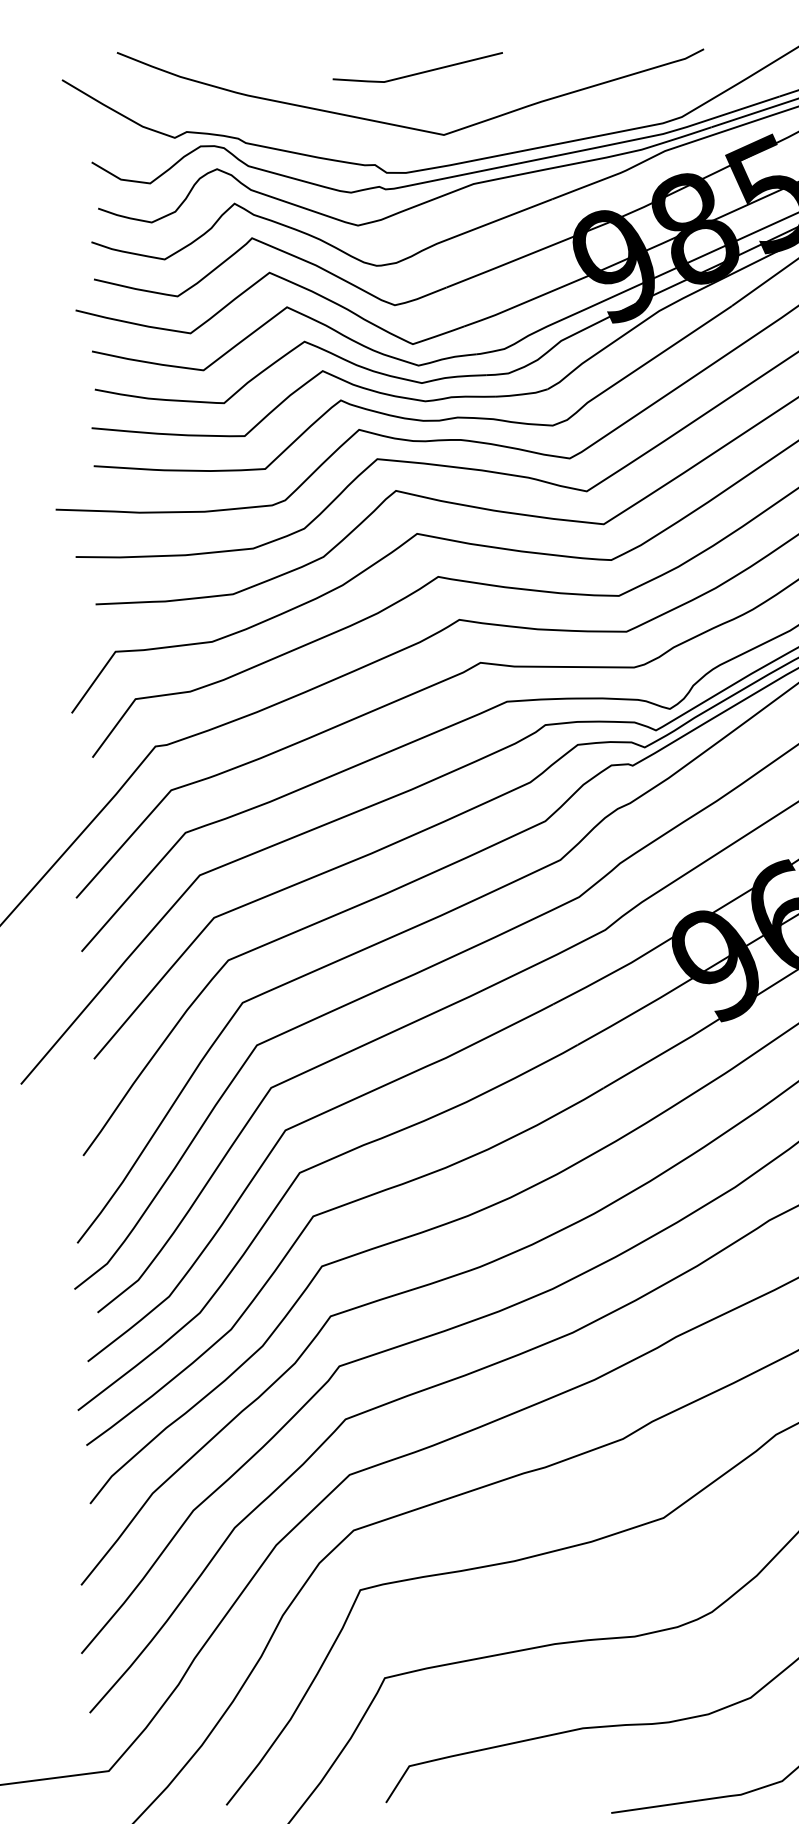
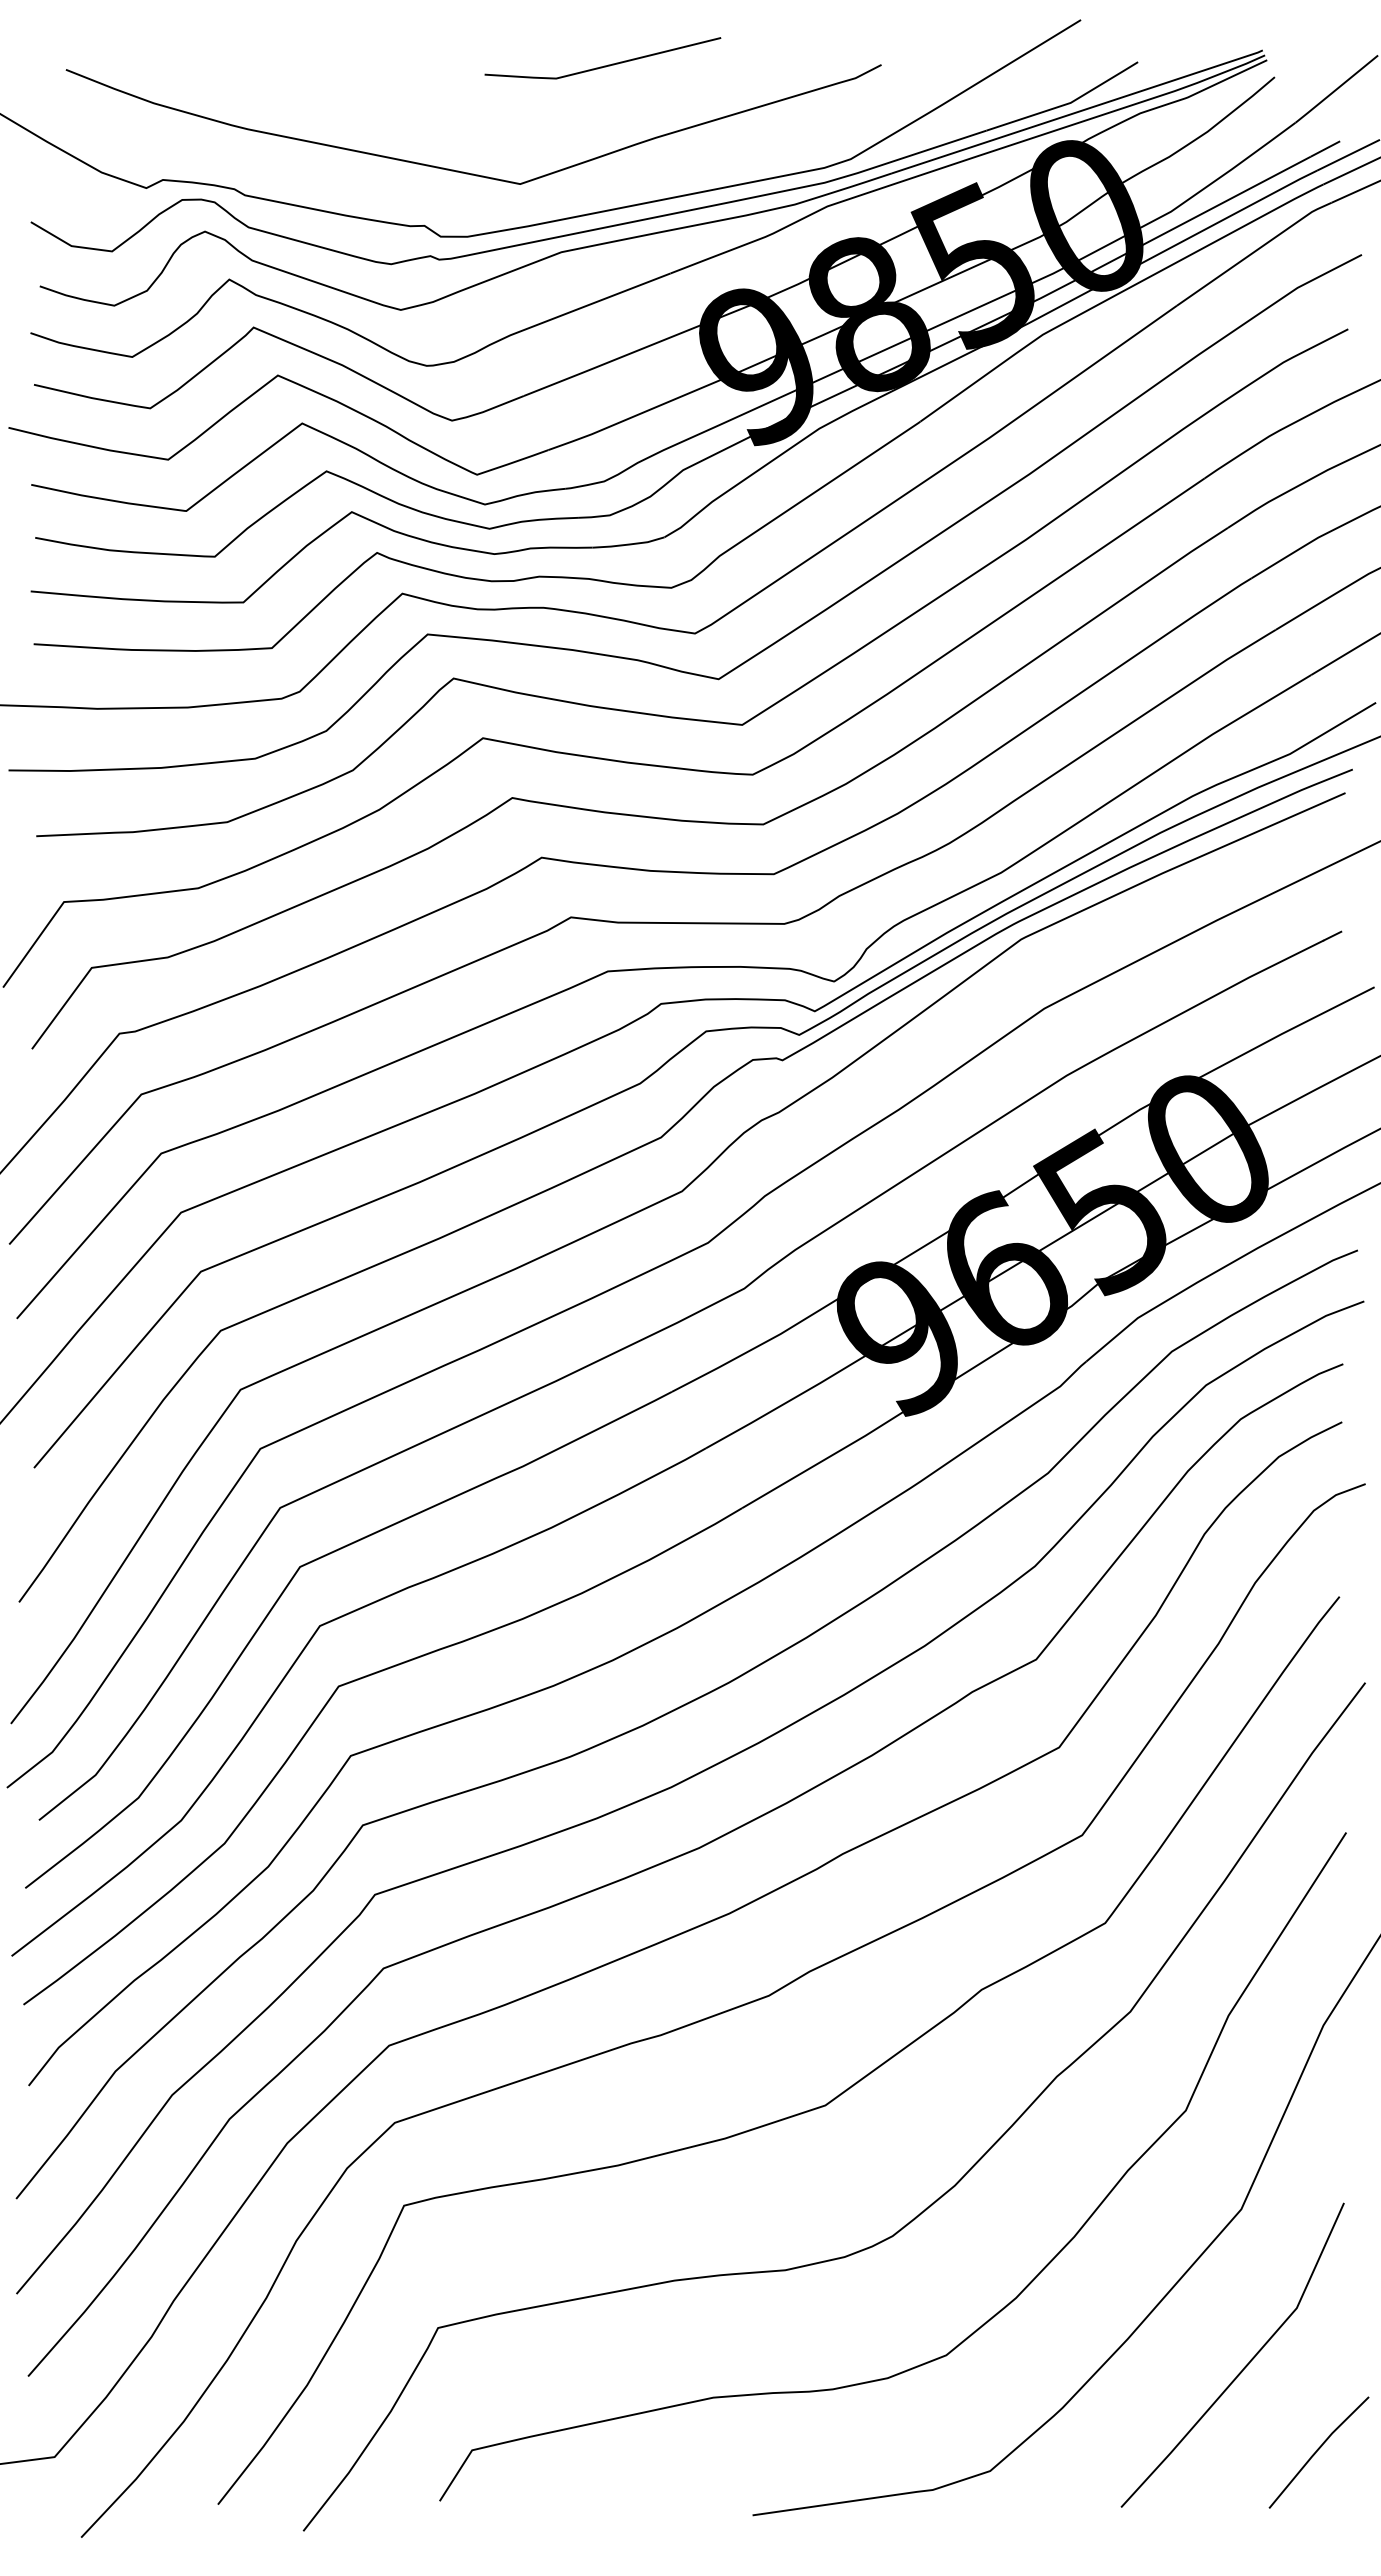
line: (418, 72) -> (604, 65), moved

